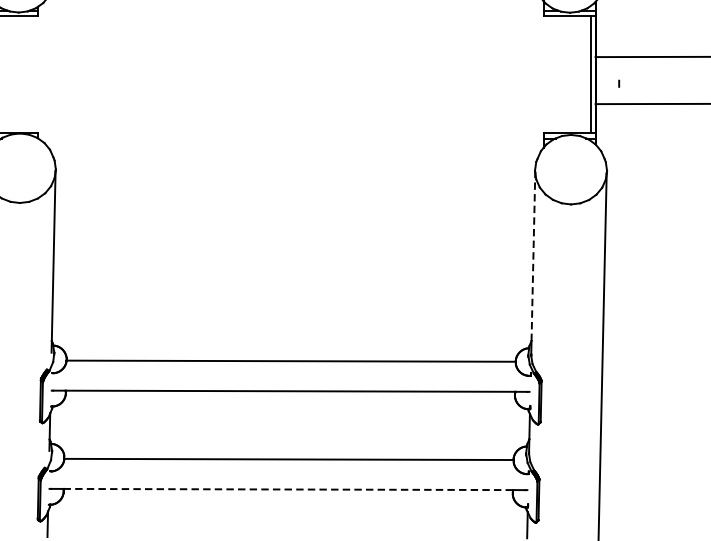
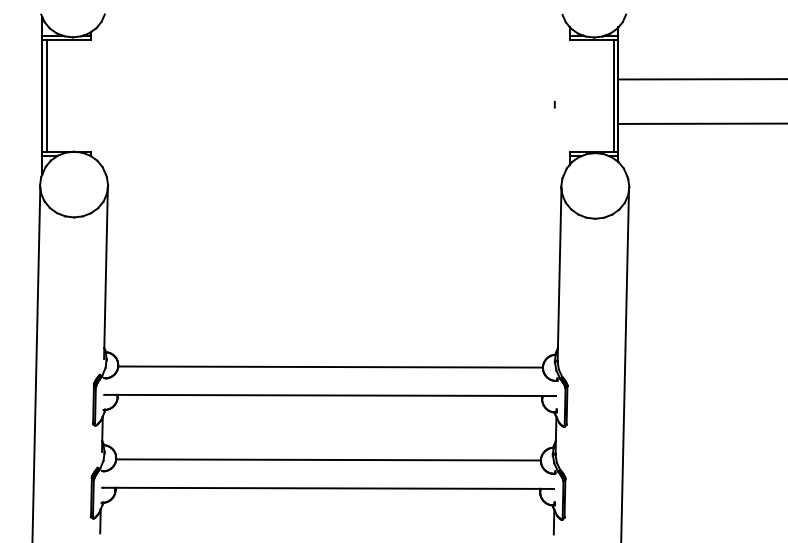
line: (618, 83) -> (554, 104), moved
line: (533, 256) -> (559, 268), dashed -> solid
line: (288, 489) -> (328, 488), dashed -> solid

